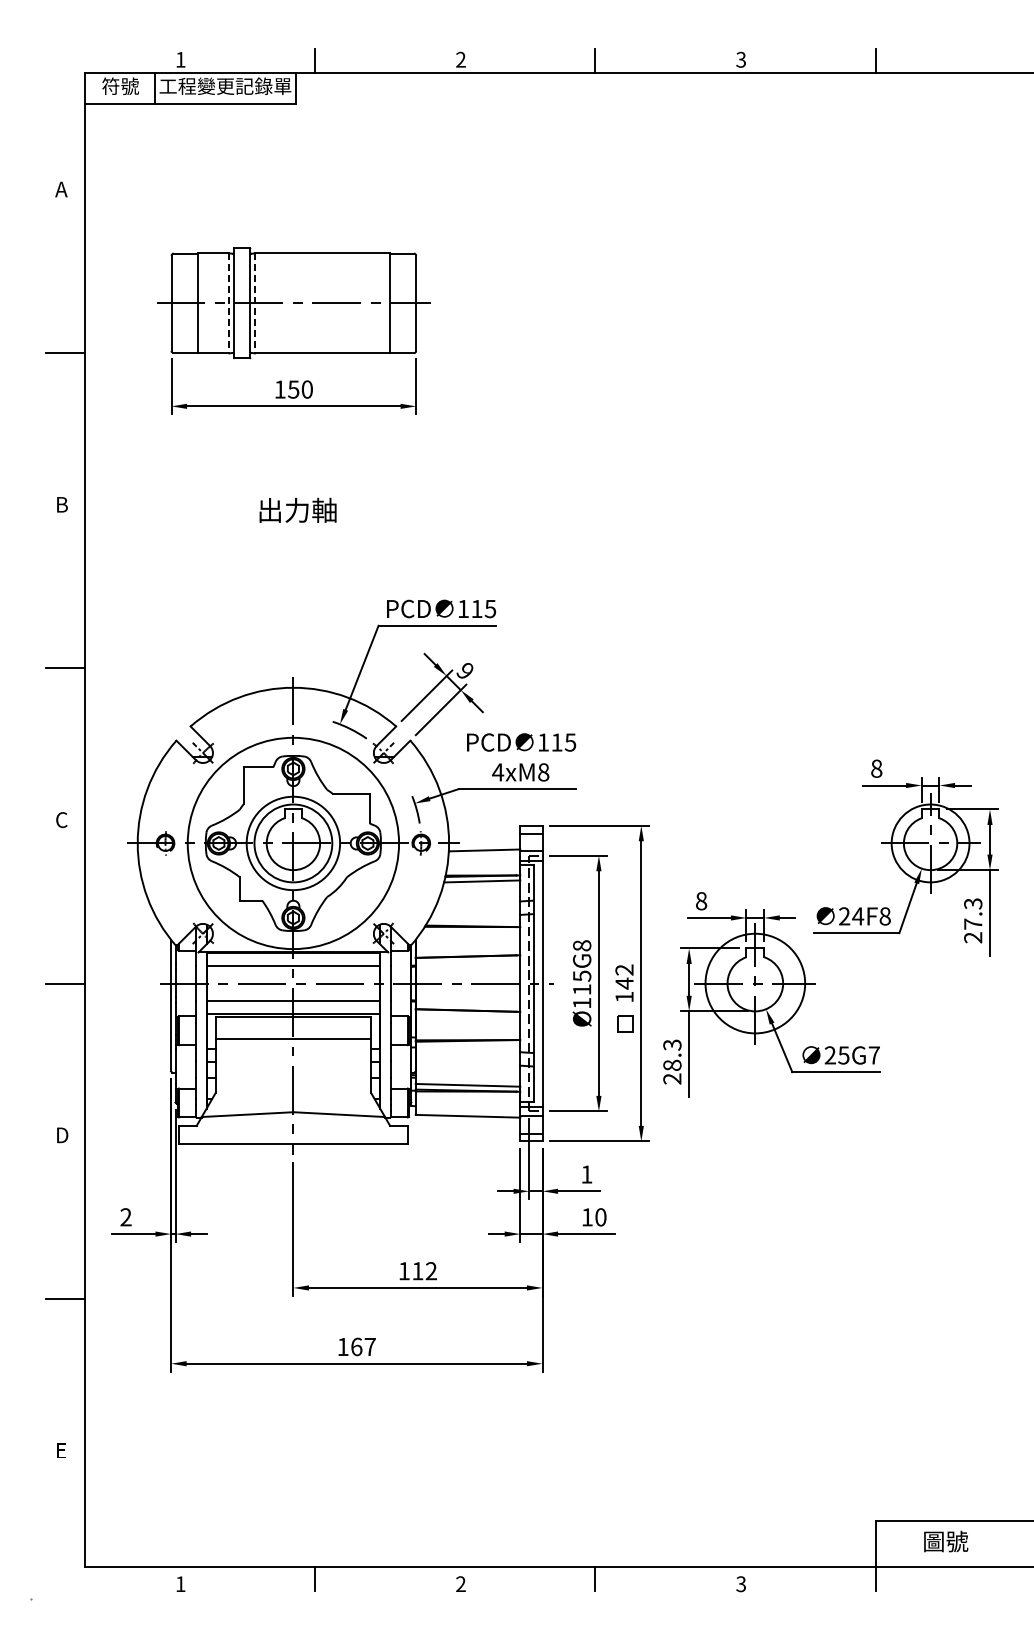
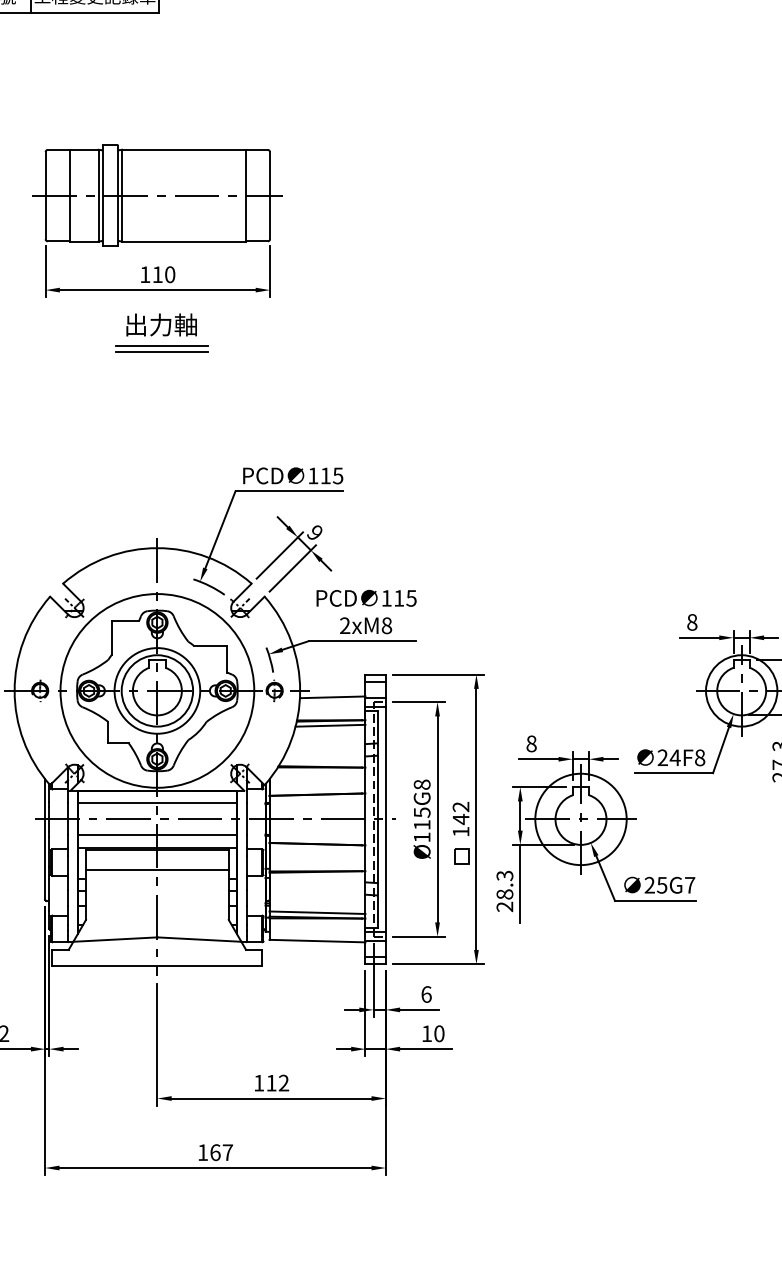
line: (229, 303) -> (98, 195), dashed -> solid
line: (254, 303) -> (121, 195), dashed -> solid
text: (293, 389) -> (157, 274), 150 -> 110
line: (297, 467) -> (161, 346), added
line: (297, 473) -> (161, 351), added
text: (297, 509) -> (161, 324), moved
text: (498, 772) -> (345, 625), 4xM8 -> 2xM8
text: (586, 1174) -> (426, 994), 1 -> 6

